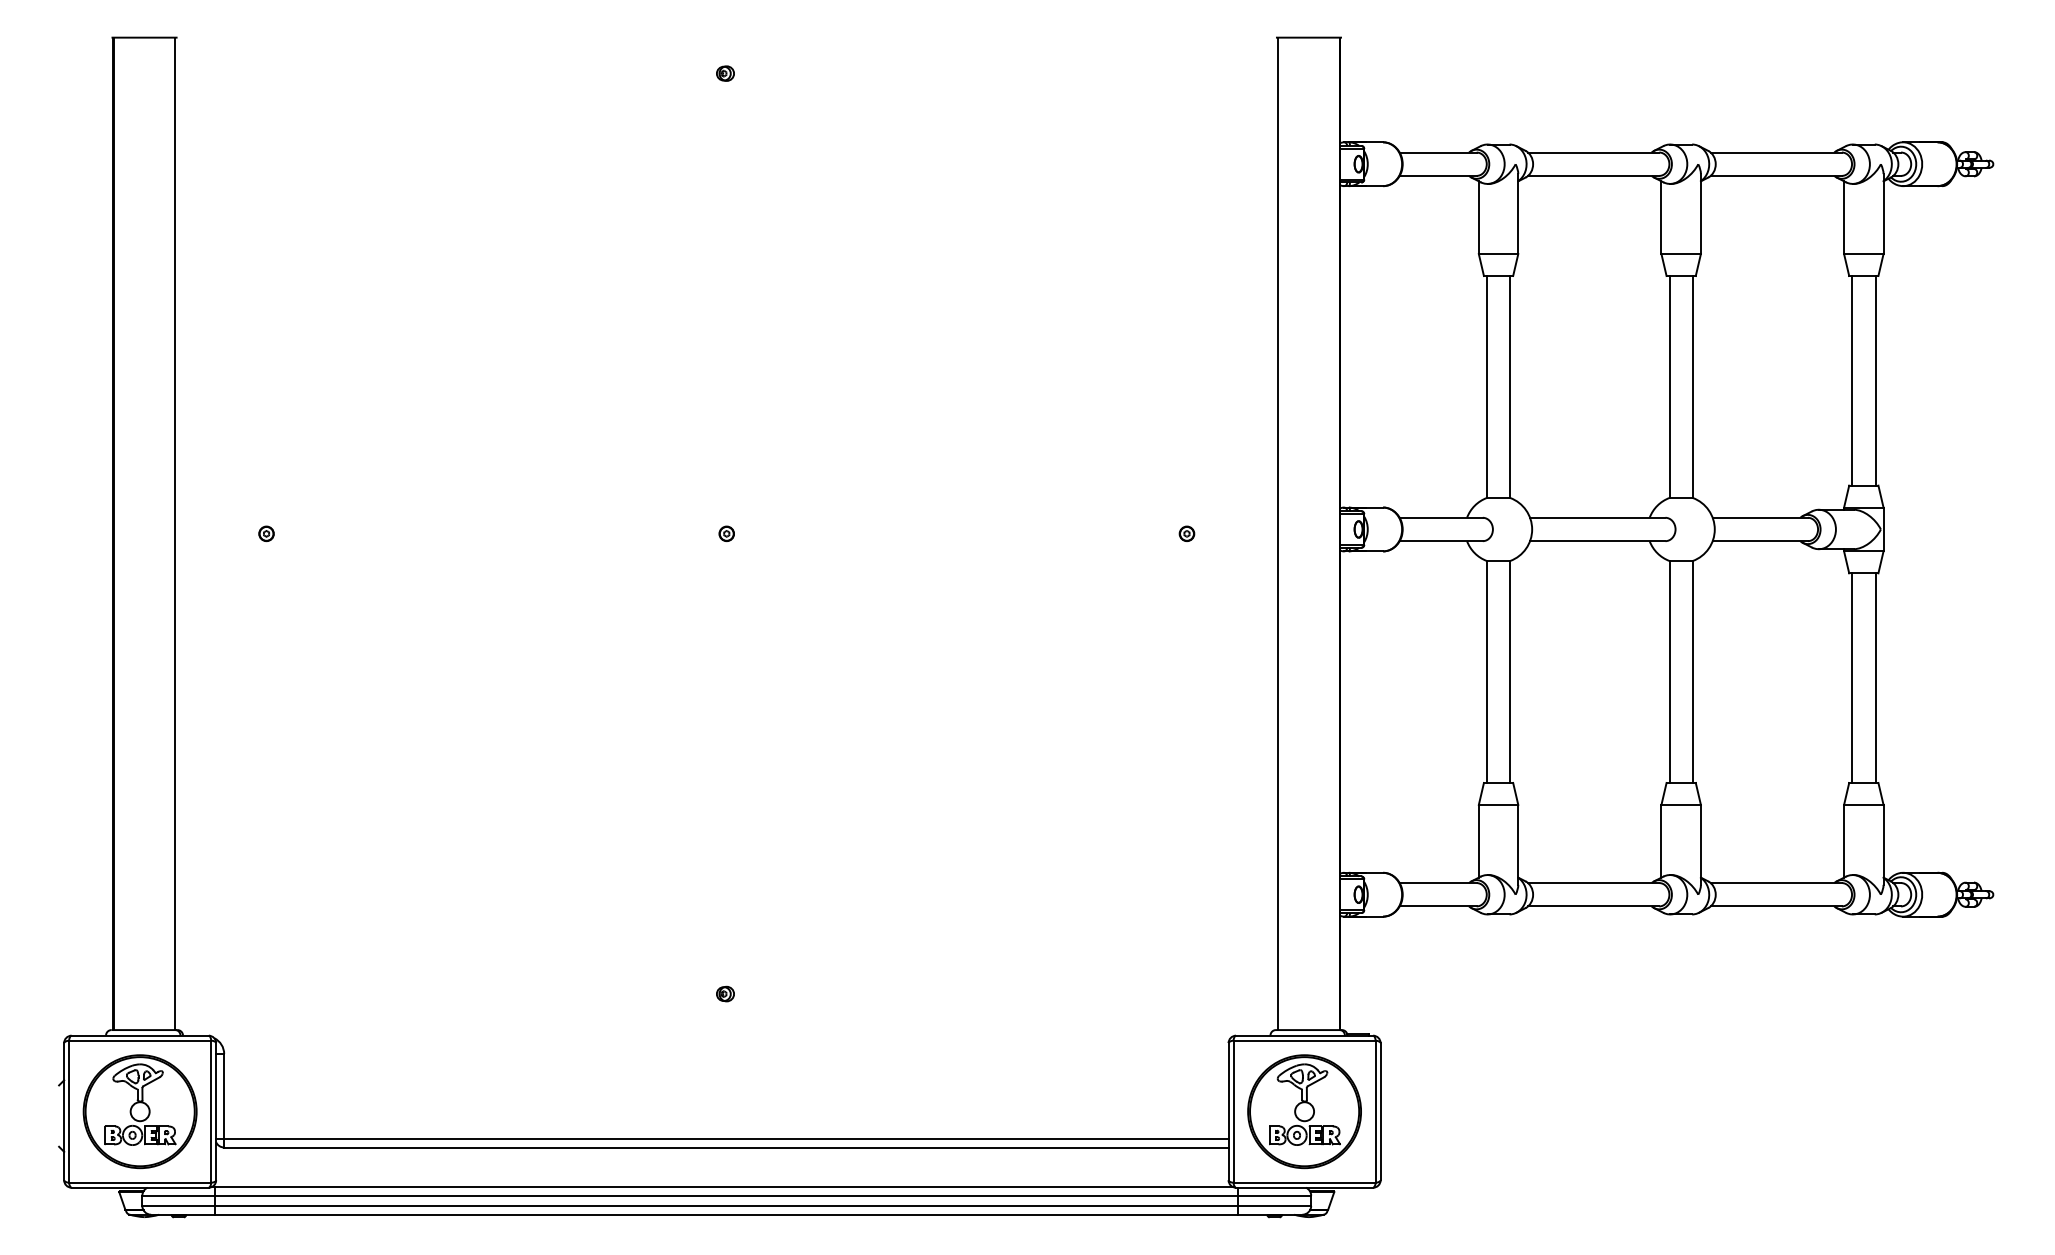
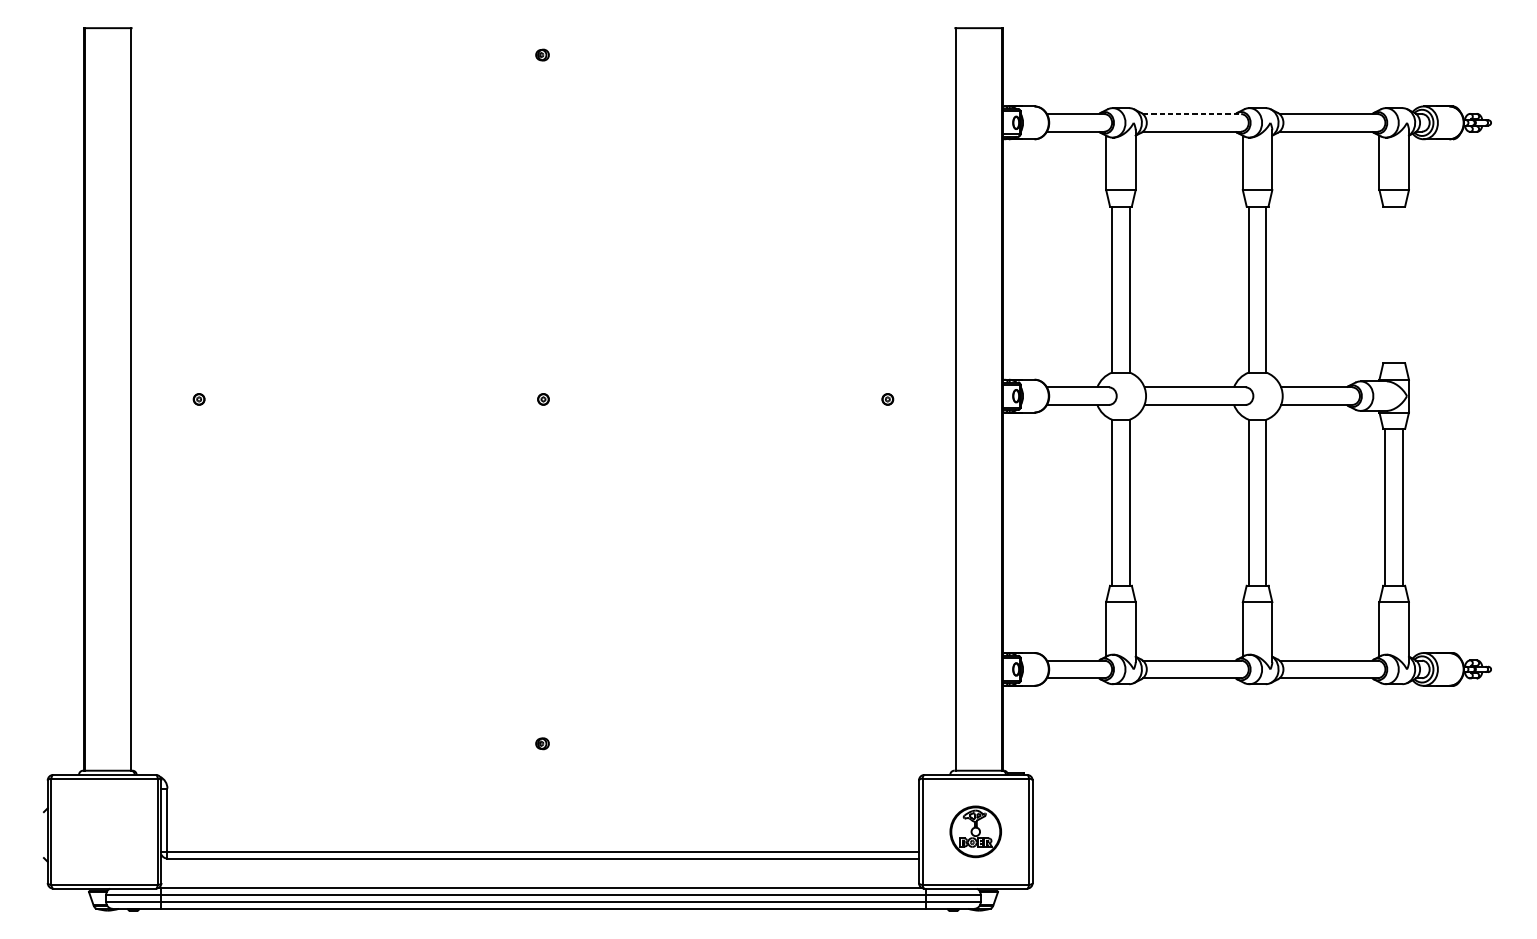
line: (1593, 152) -> (1191, 114), solid -> dashed
line: (1852, 380) -> (1385, 284), removed
line: (1875, 380) -> (1402, 284), removed
part: (139, 1111) -> (104, 831), removed
part: (1304, 1111) -> (975, 831), size x0.6

